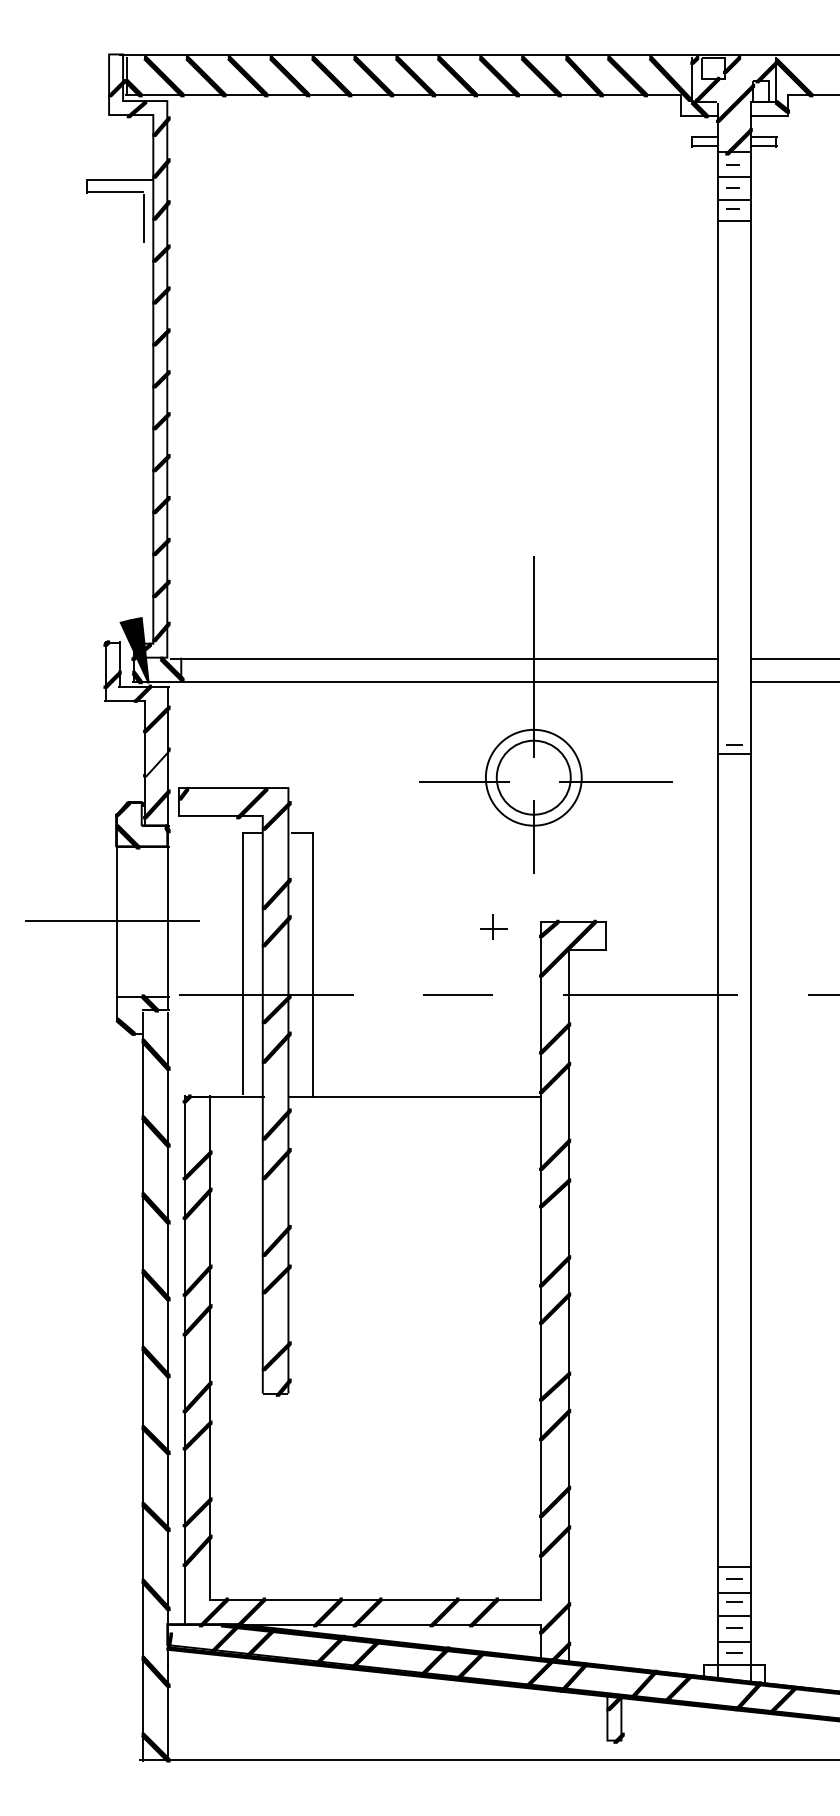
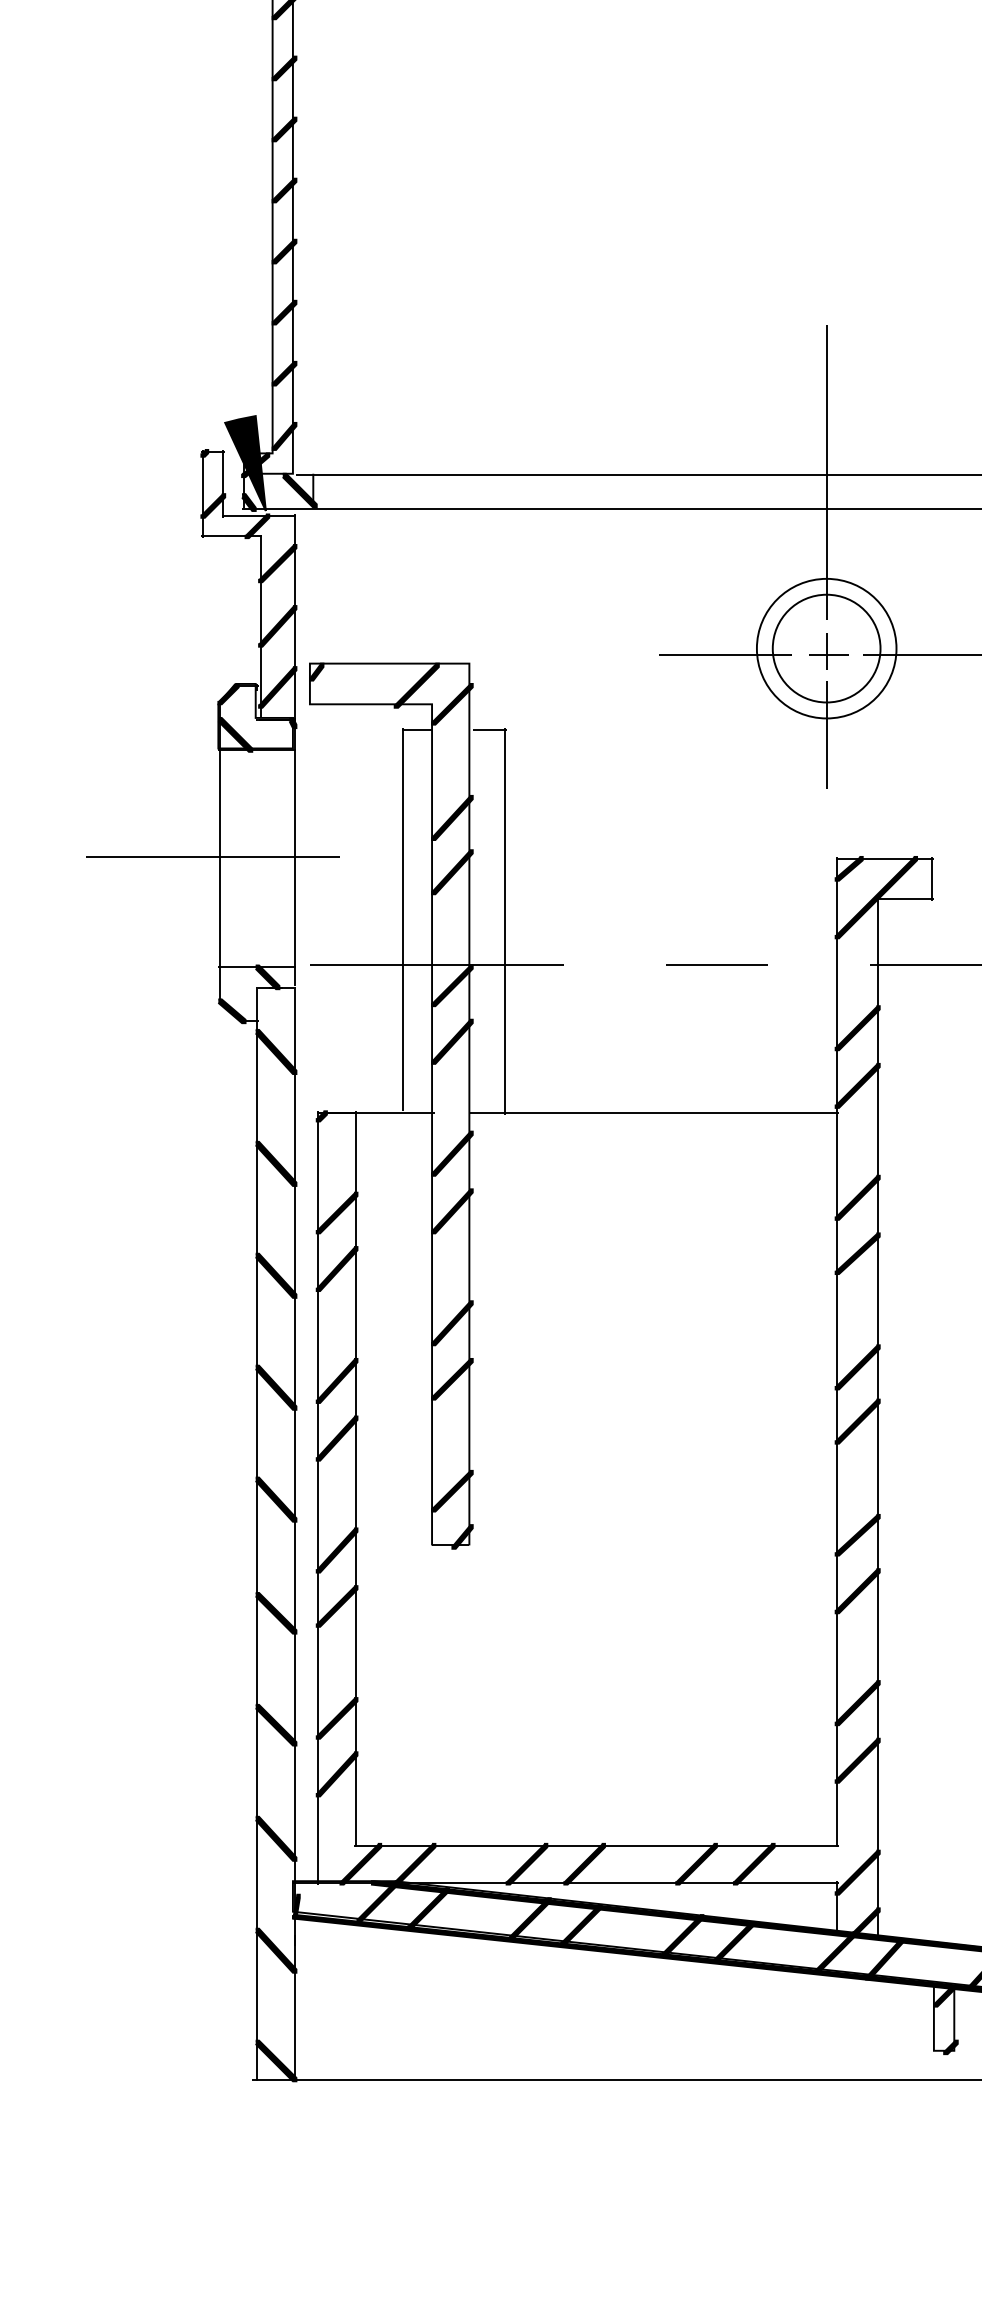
fill: (156, 762) -> (277, 626), added
part: (493, 926) -> (827, 651), moved

